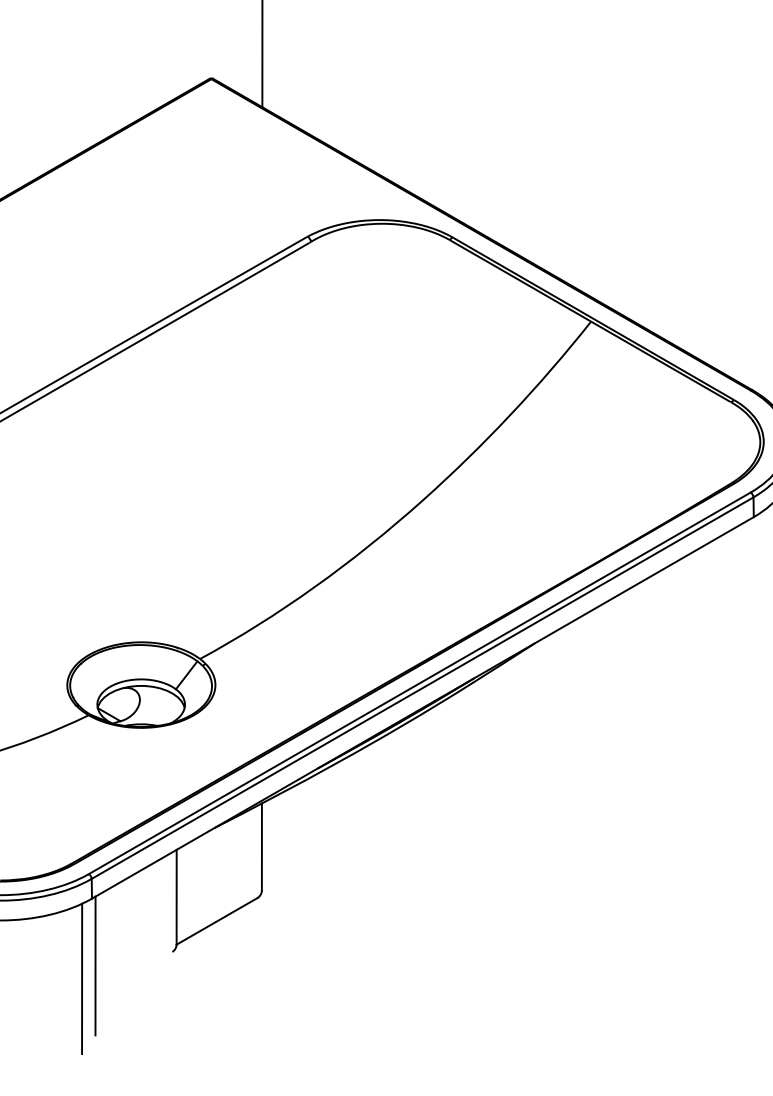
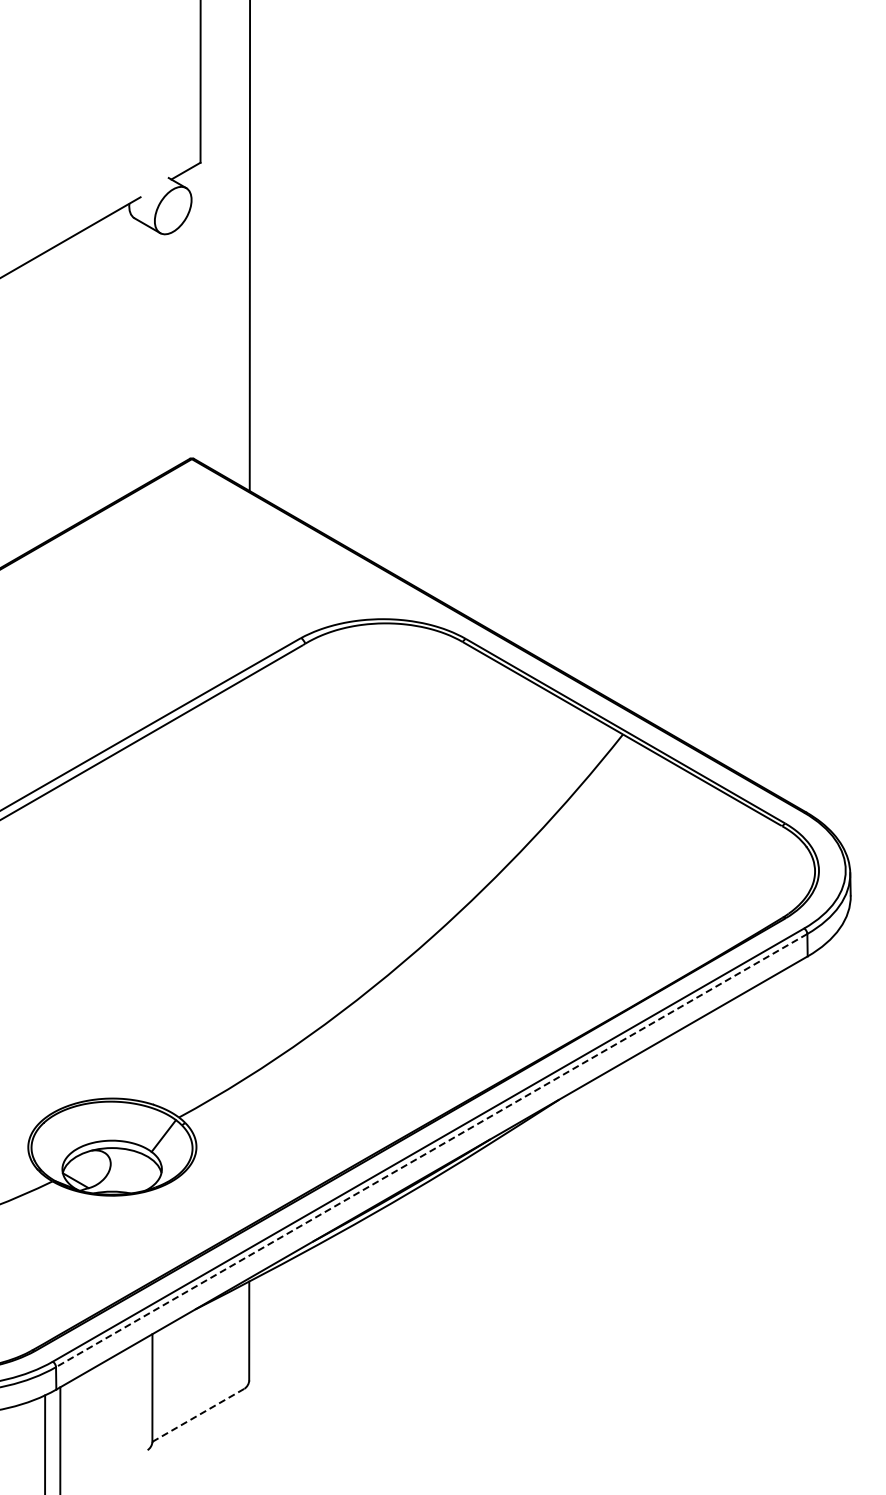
line: (422, 688) -> (431, 1150), solid -> dashed
line: (217, 921) -> (198, 1415), solid -> dashed

